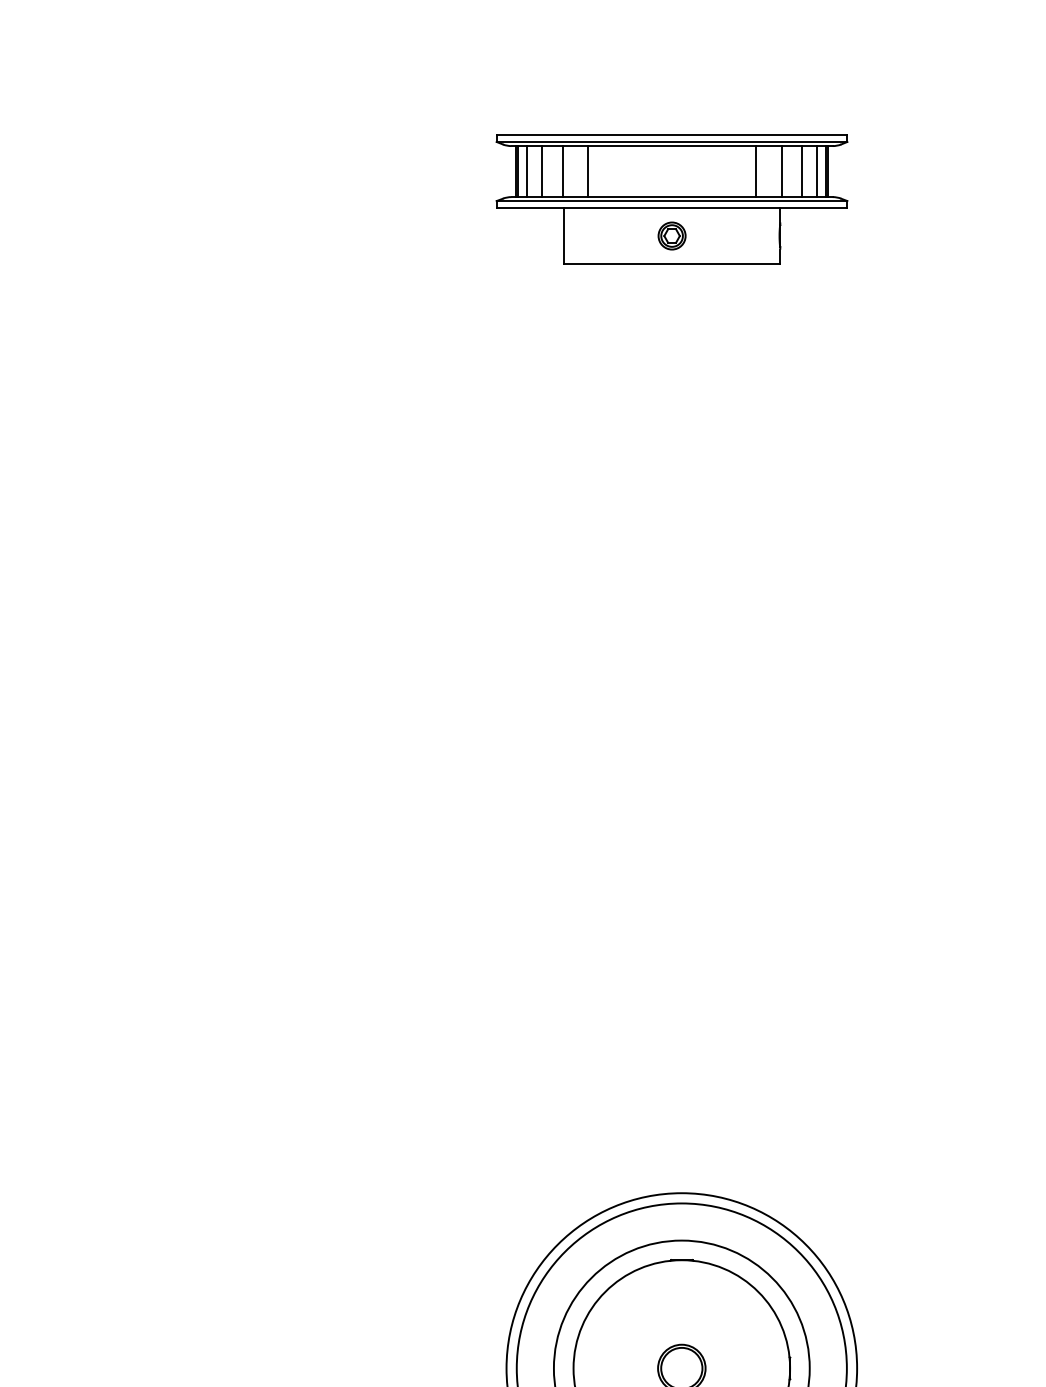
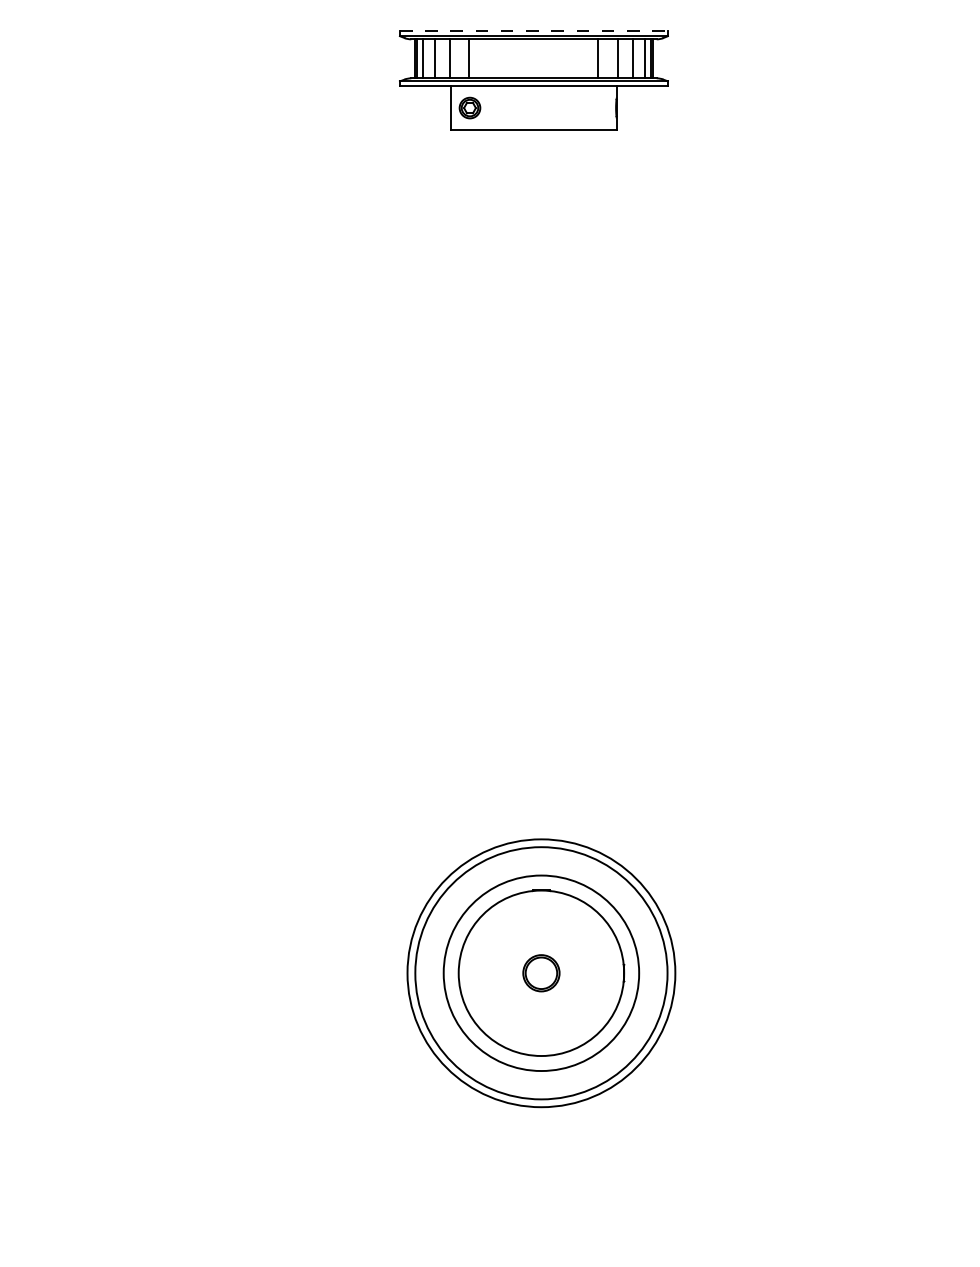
line: (671, 135) -> (533, 31), solid -> dashed
part: (671, 235) -> (469, 107), moved

